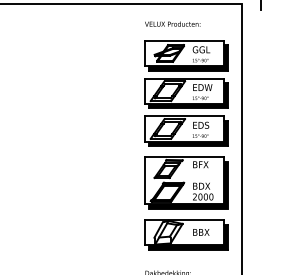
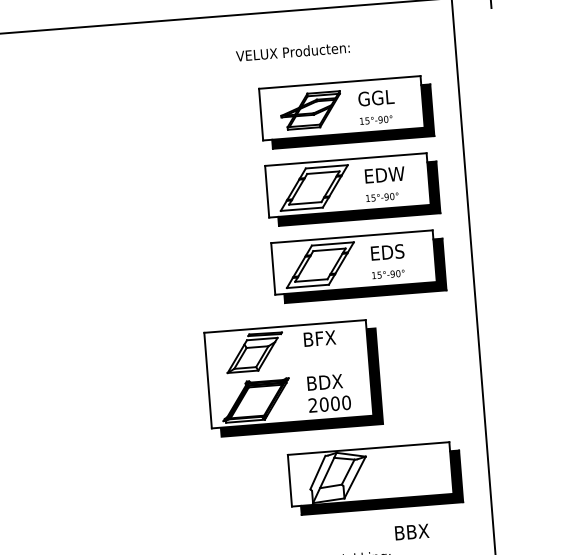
text: (172, 23) -> (292, 50), moved
part: (186, 182) -> (293, 377), moved
text: (201, 232) -> (412, 532), moved

